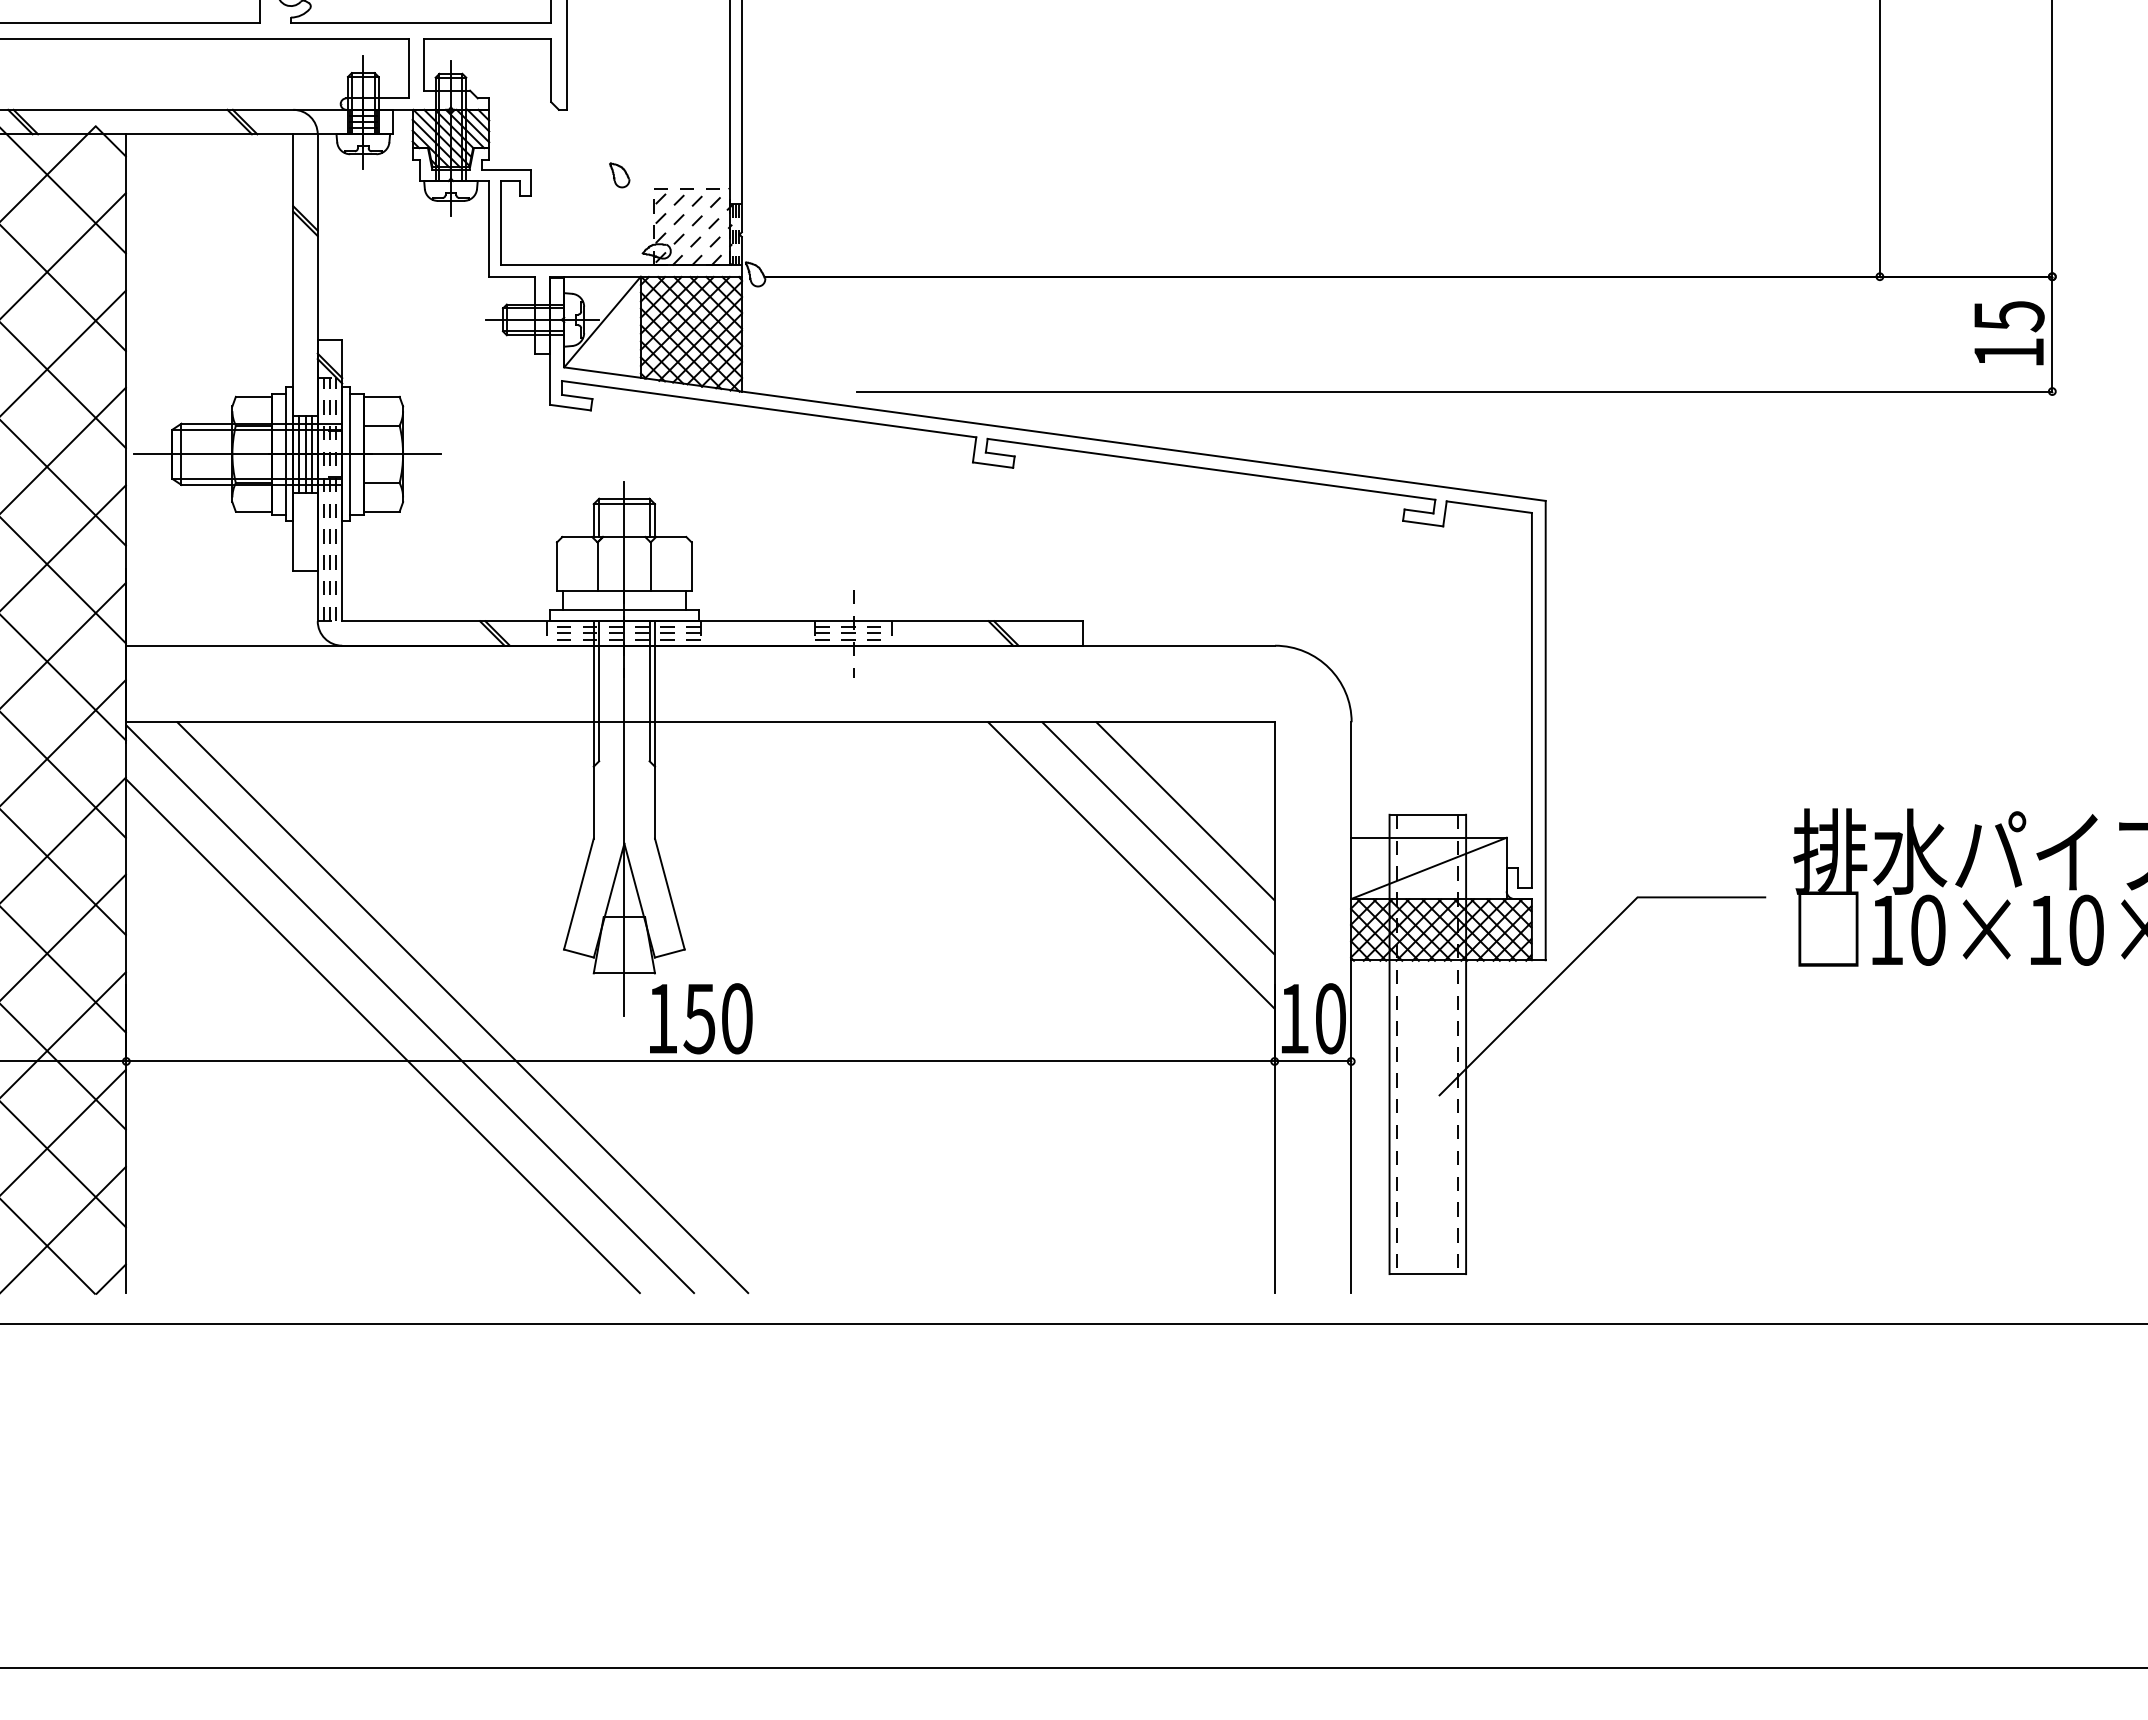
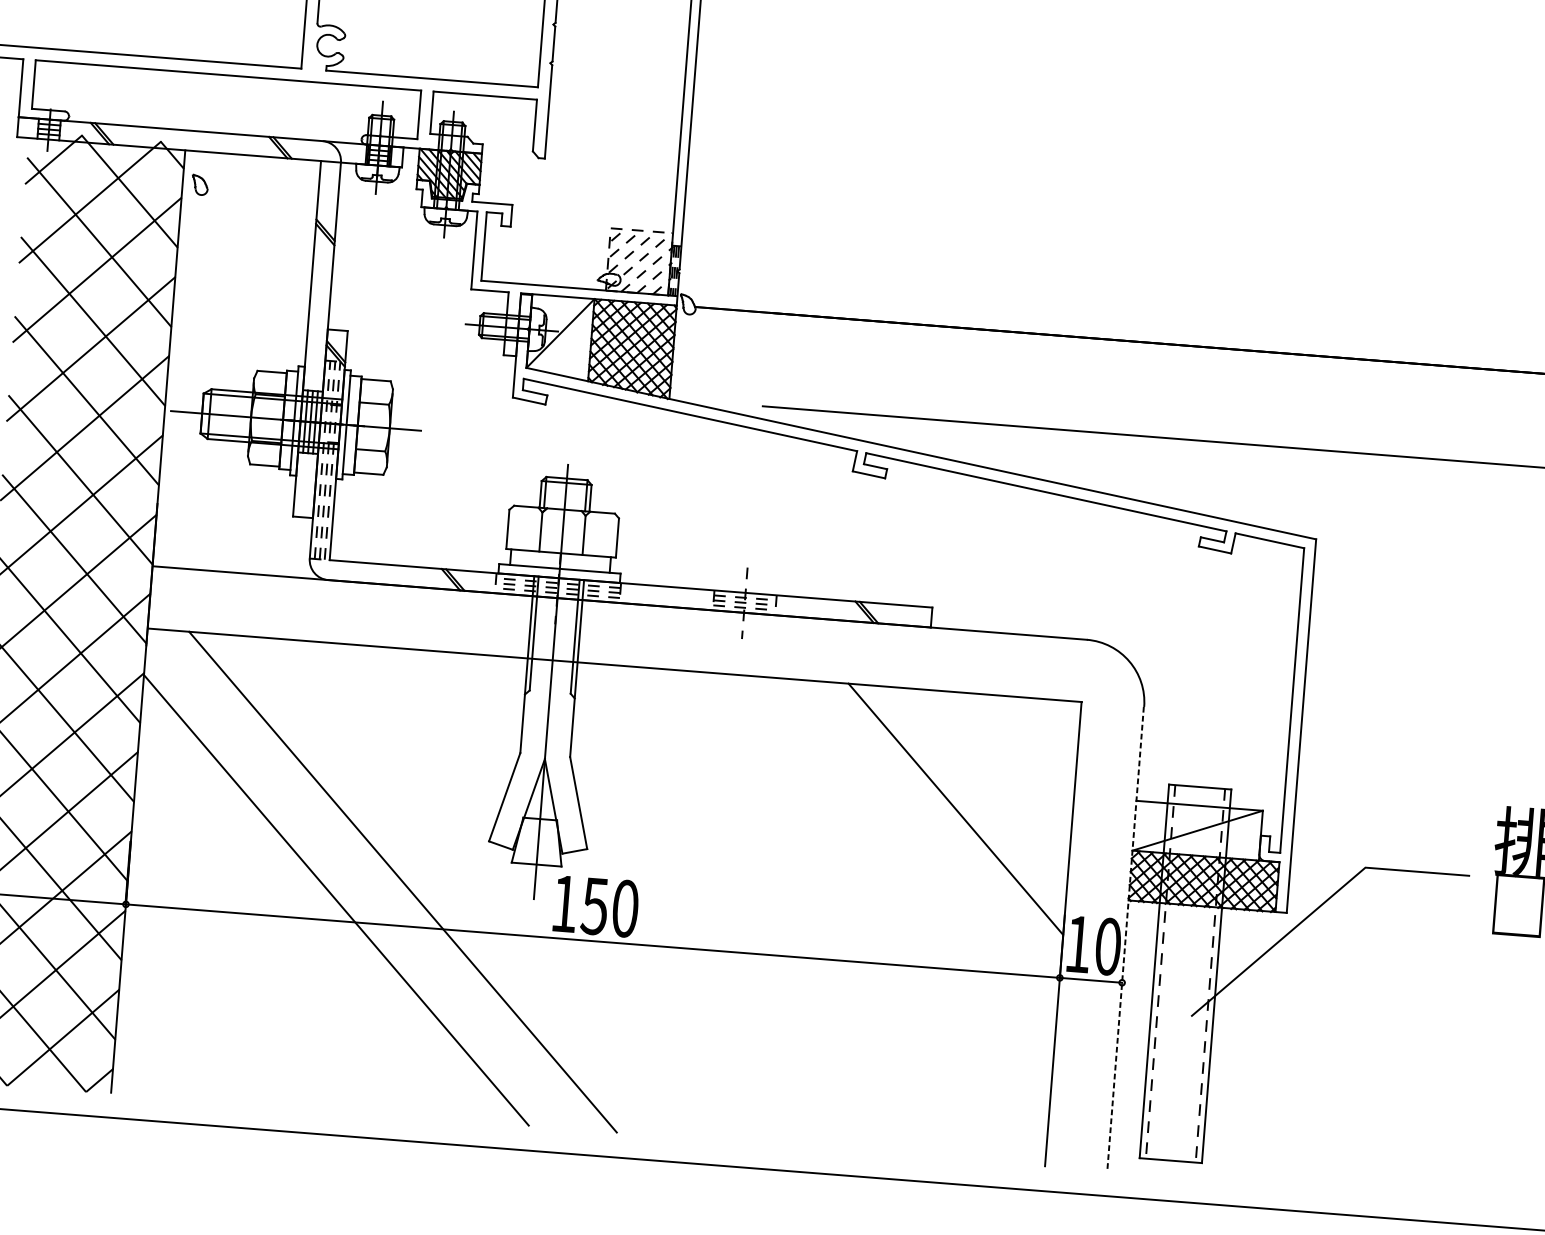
part: (619, 175) -> (199, 185), moved
line: (1185, 811) -> (1003, 768), removed
line: (1158, 838) -> (979, 789), removed
line: (1351, 1008) -> (1125, 939), solid -> dashed
line: (410, 1009) -> (360, 880), removed

